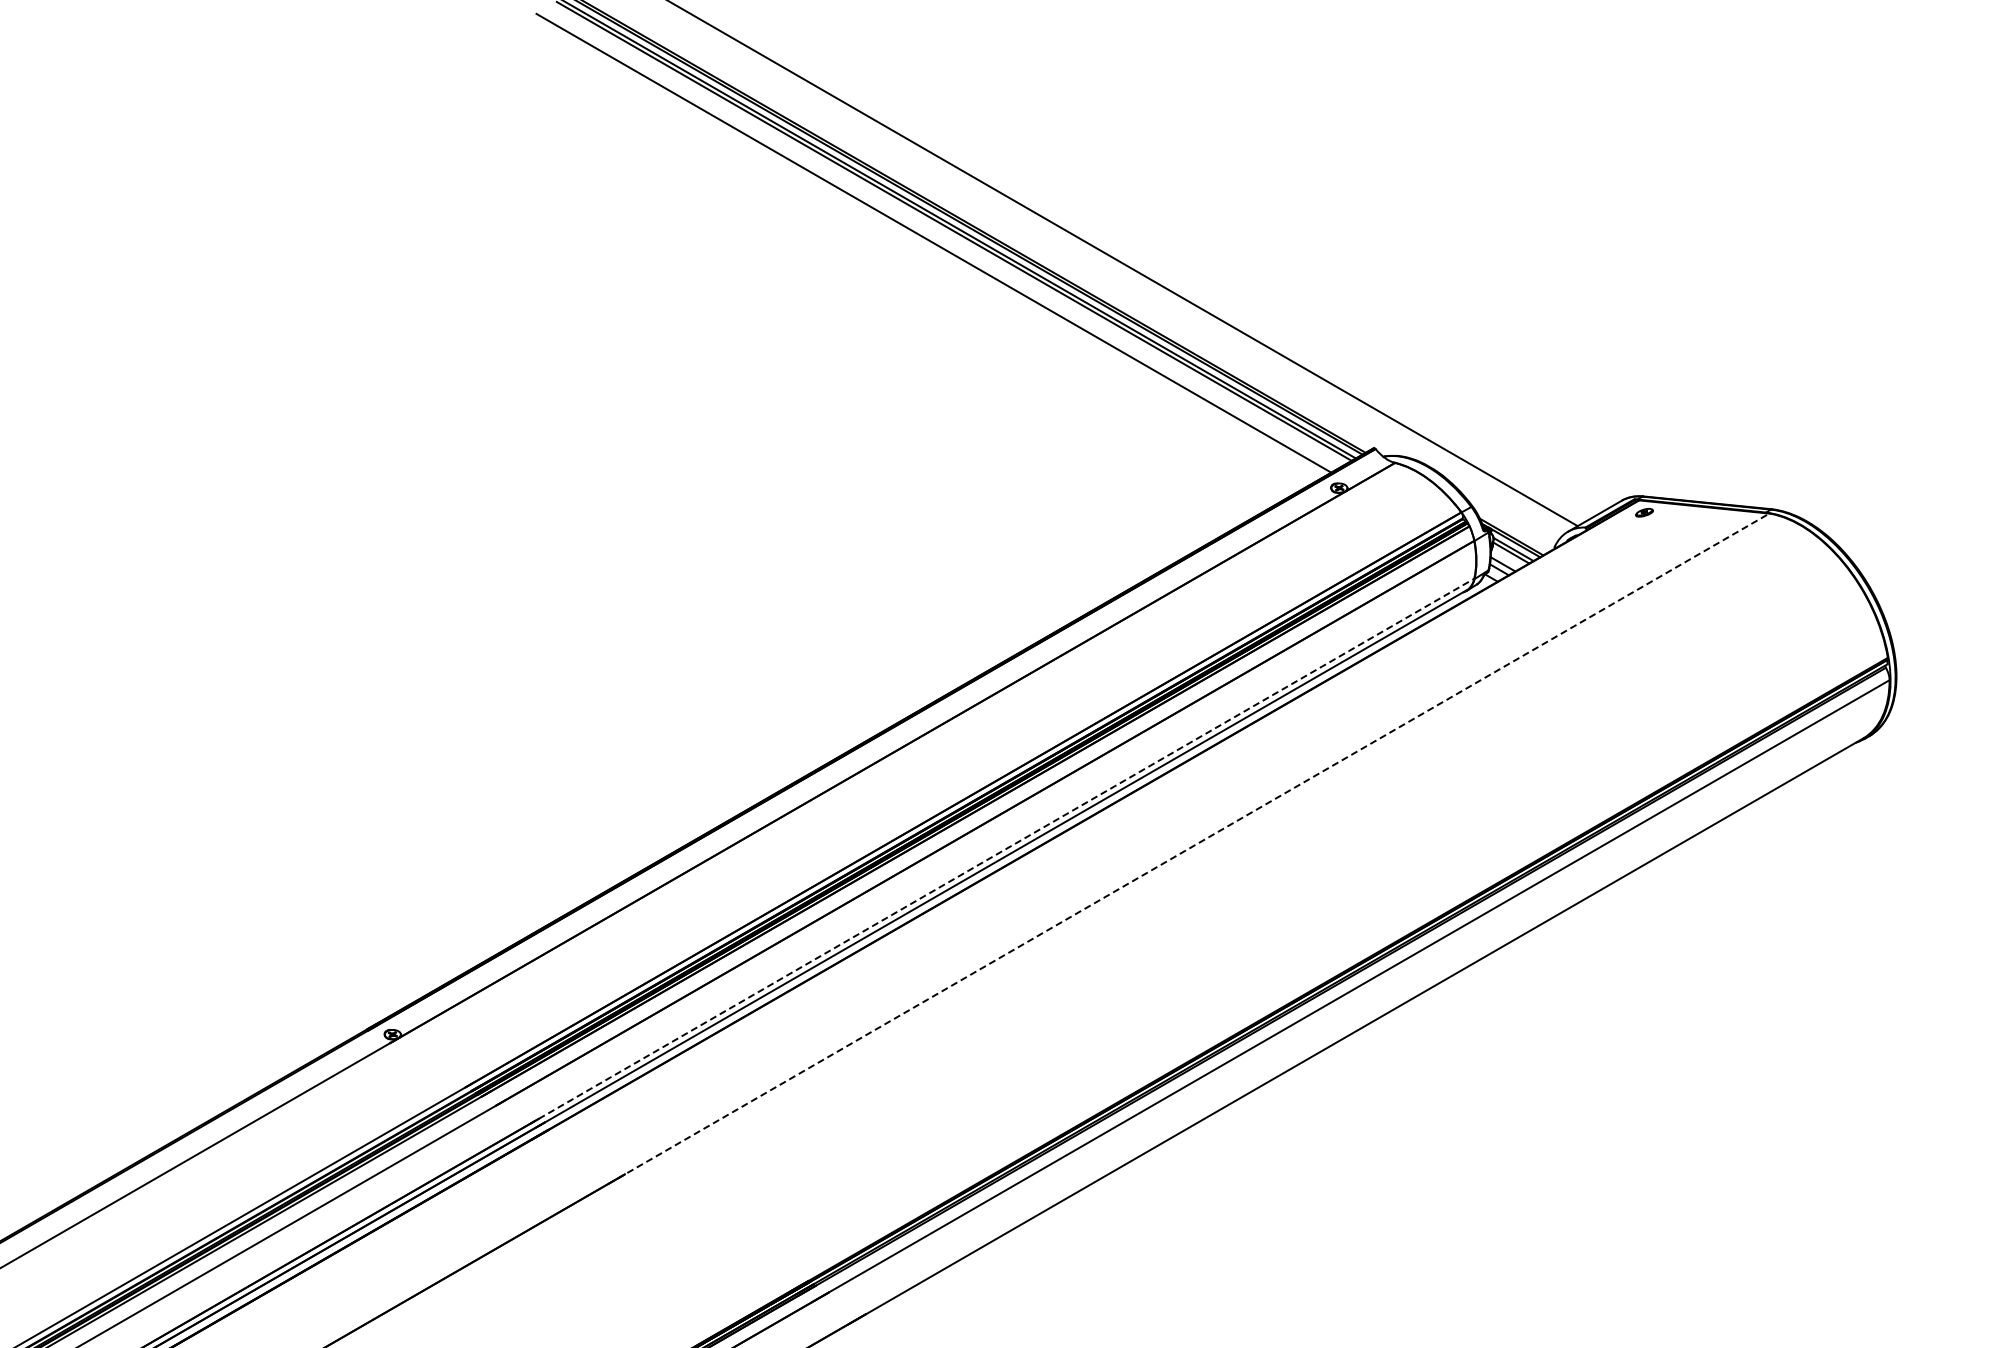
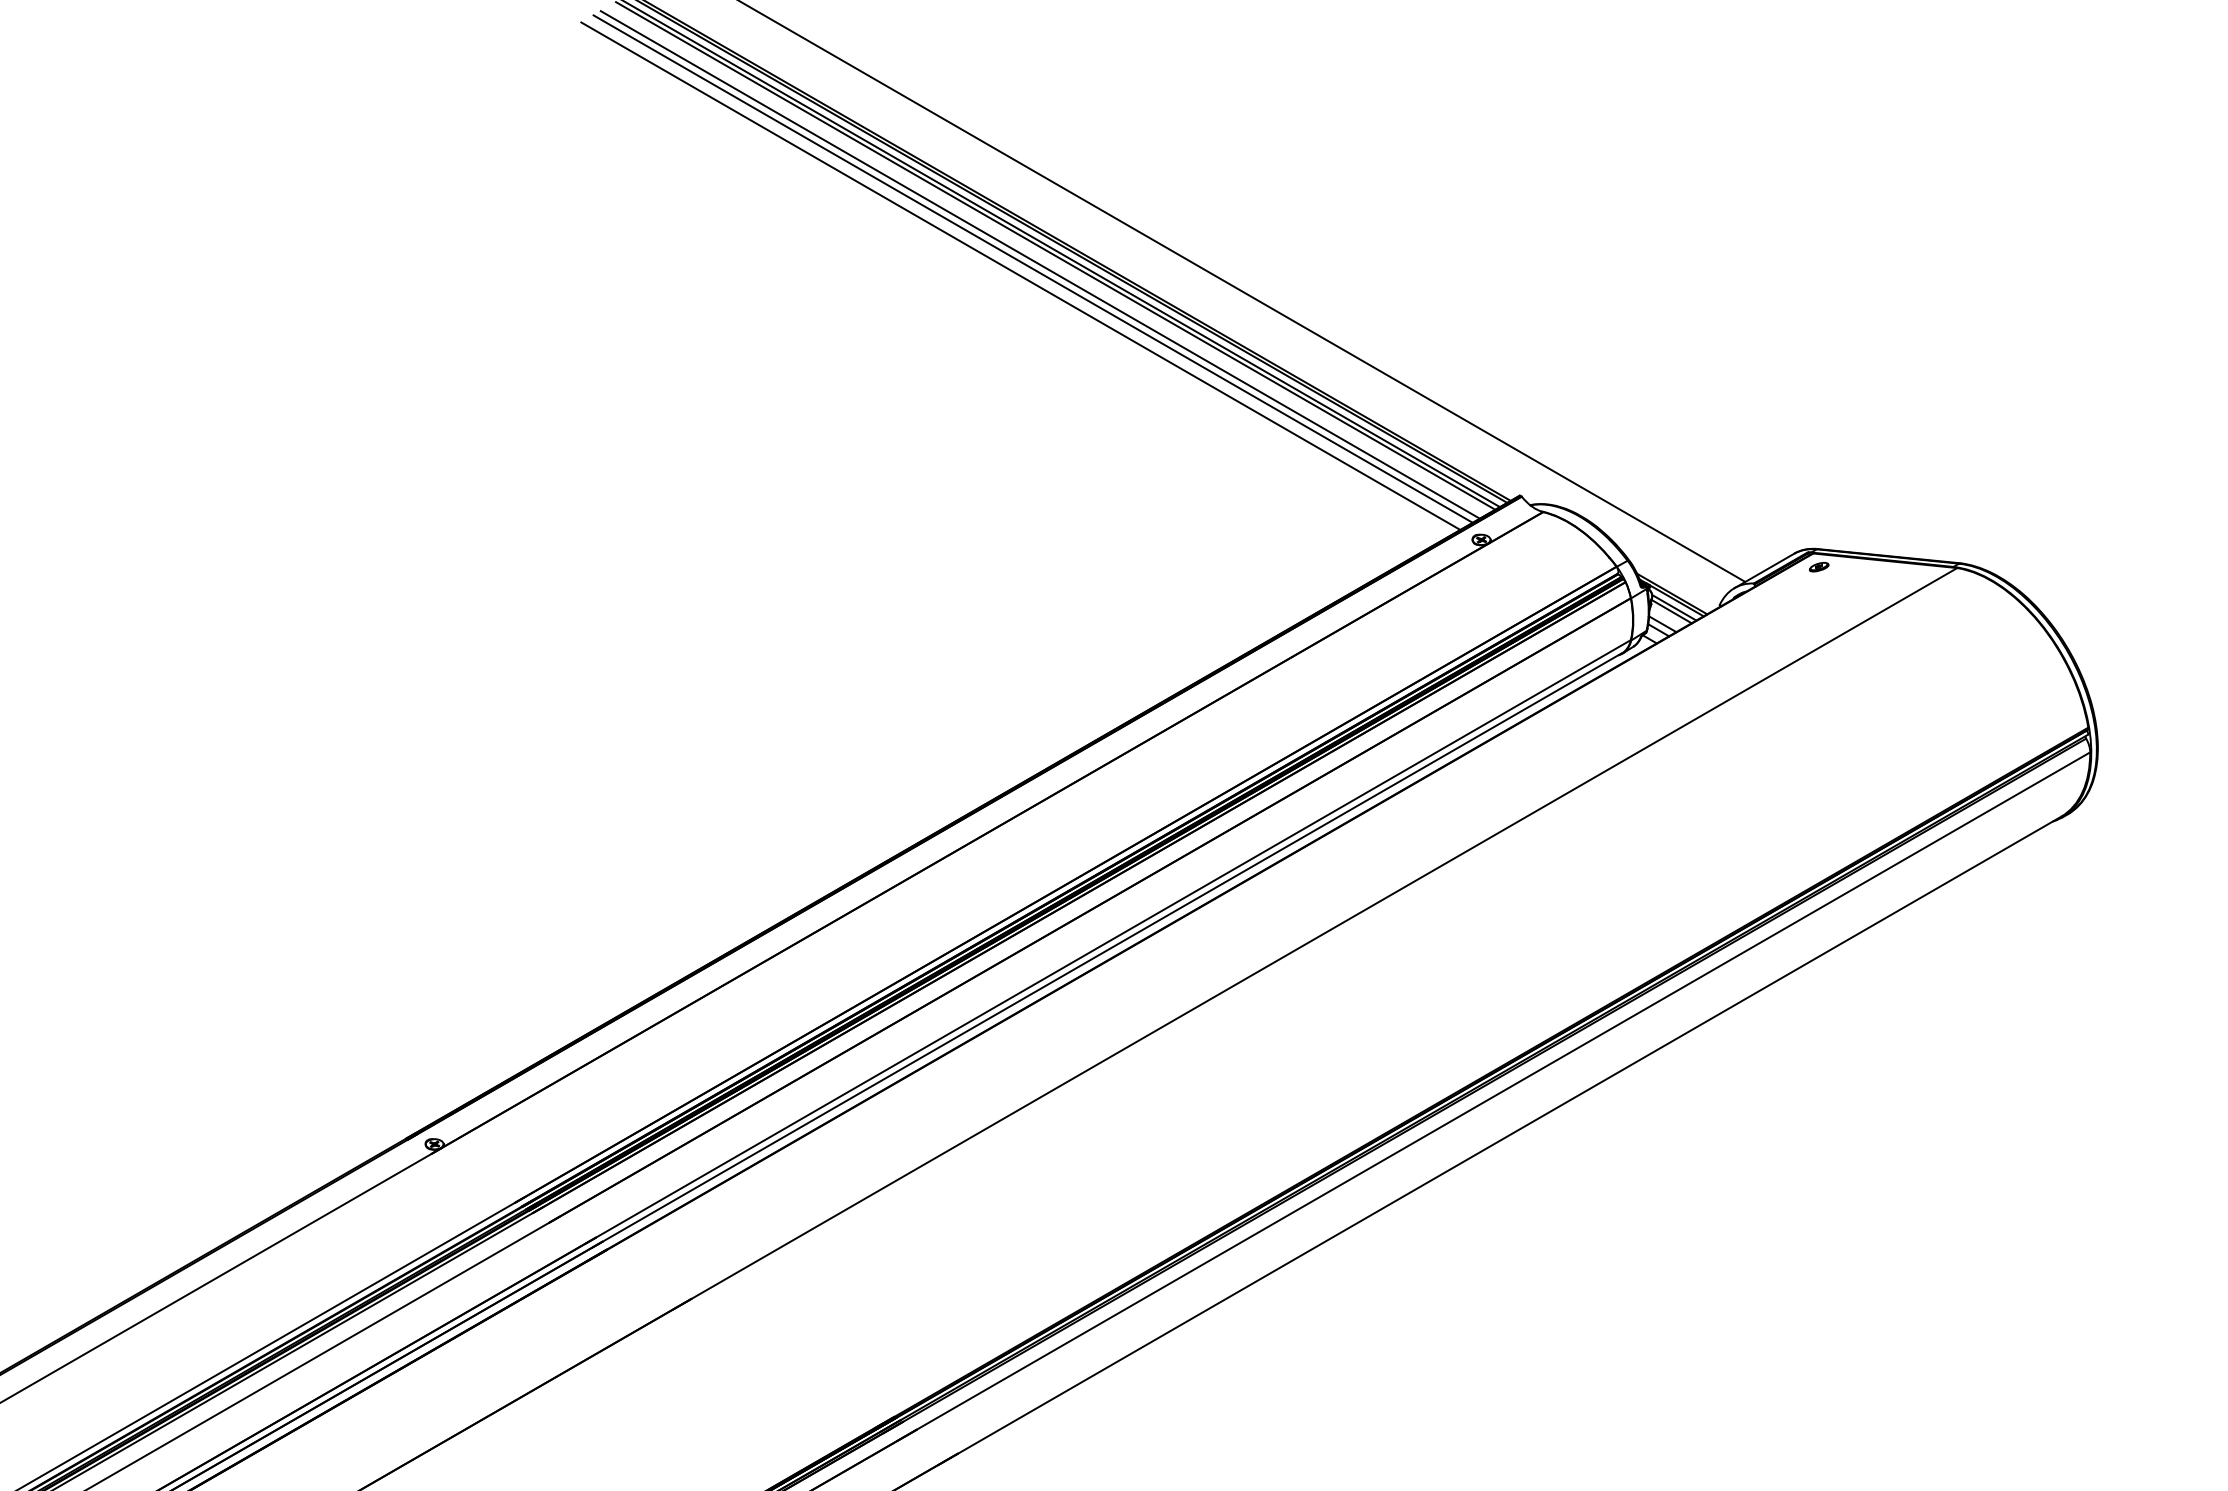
line: (940, 239) -> (1040, 264), added
line: (922, 249) -> (1020, 275), added
line: (1189, 848) -> (1315, 938), dashed -> solid
line: (1001, 851) -> (1107, 941), dashed -> solid

